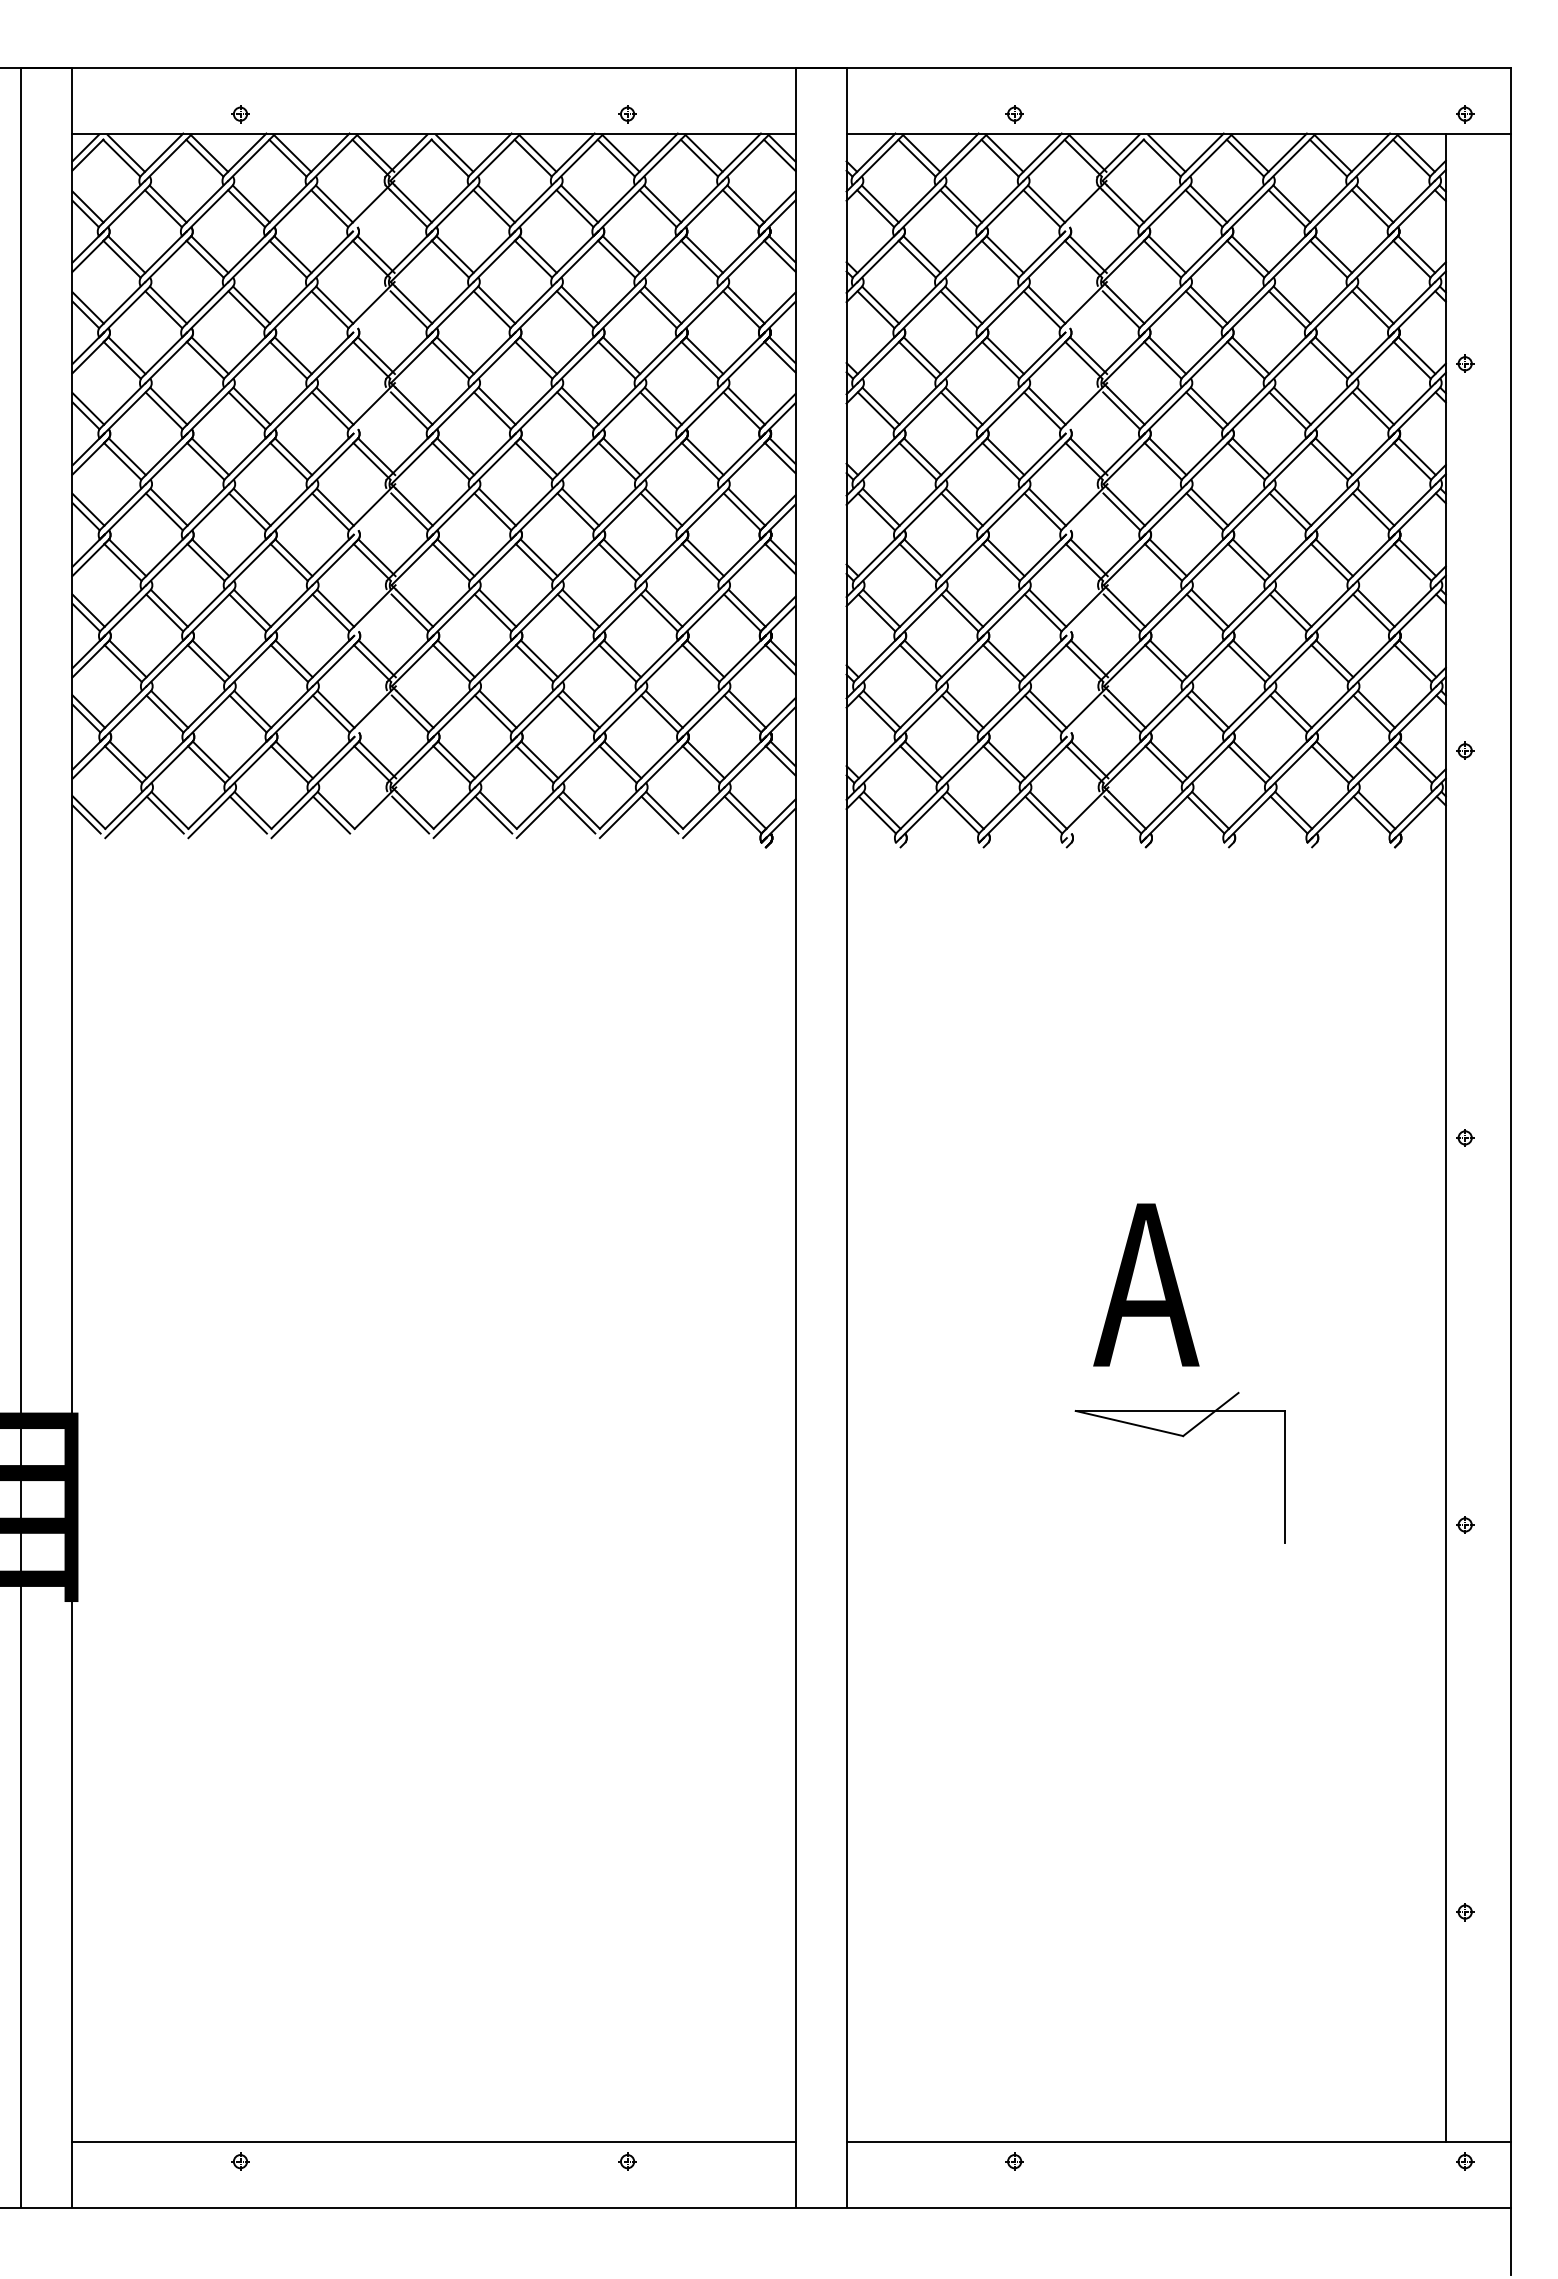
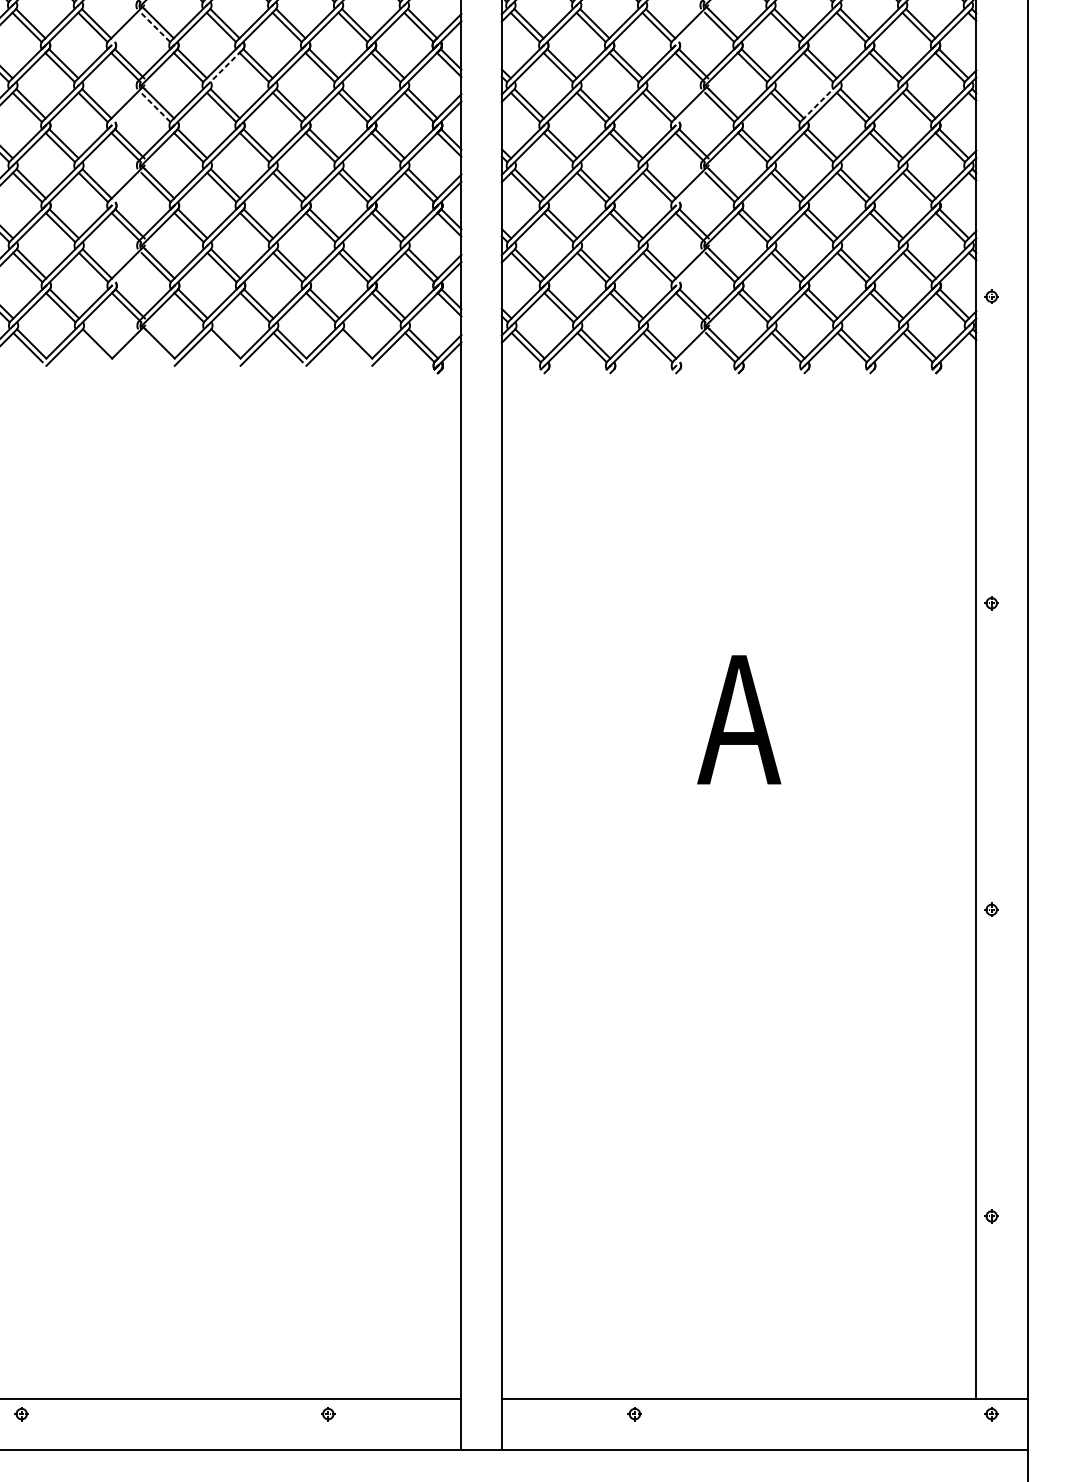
line: (409, 410) -> (155, 27), solid -> dashed
line: (497, 461) -> (225, 67), solid -> dashed
line: (1248, 505) -> (820, 102), solid -> dashed
line: (409, 511) -> (155, 107), solid -> dashed
line: (331, 814) -> (93, 347), removed
line: (410, 814) -> (156, 347), removed
line: (493, 814) -> (222, 347), removed
line: (659, 814) -> (353, 347), removed
part: (1183, 1437) -> (768, 840), removed

